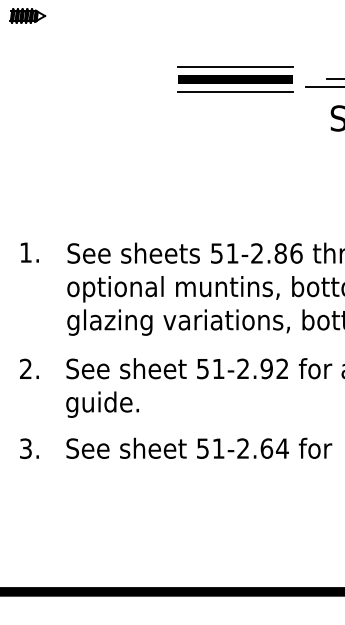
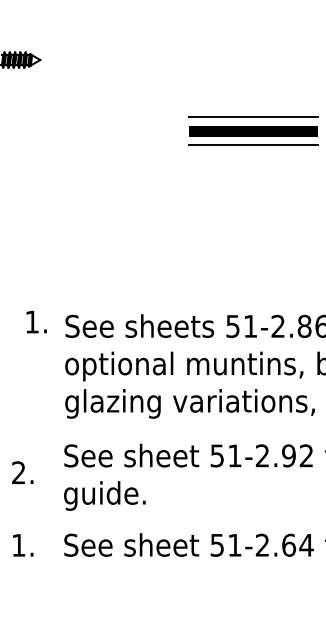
text: (29, 252) -> (36, 321), moved
text: (29, 368) -> (22, 472), moved
text: (25, 448) -> (18, 545), 3. -> 1.

